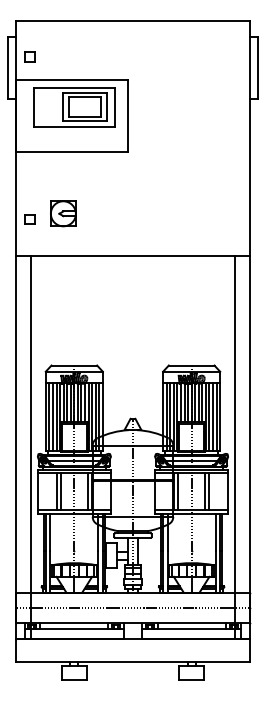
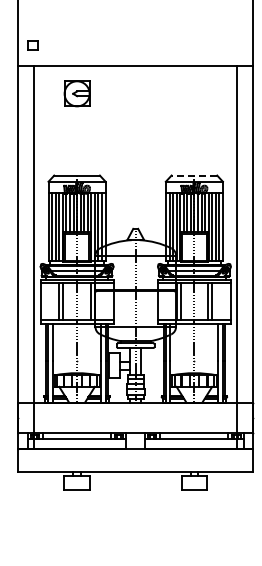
part: (63, 213) -> (77, 93), moved
part: (29, 219) -> (32, 45), moved
line: (191, 365) -> (194, 175), solid -> dashed
line: (132, 607) -> (135, 417), removed

